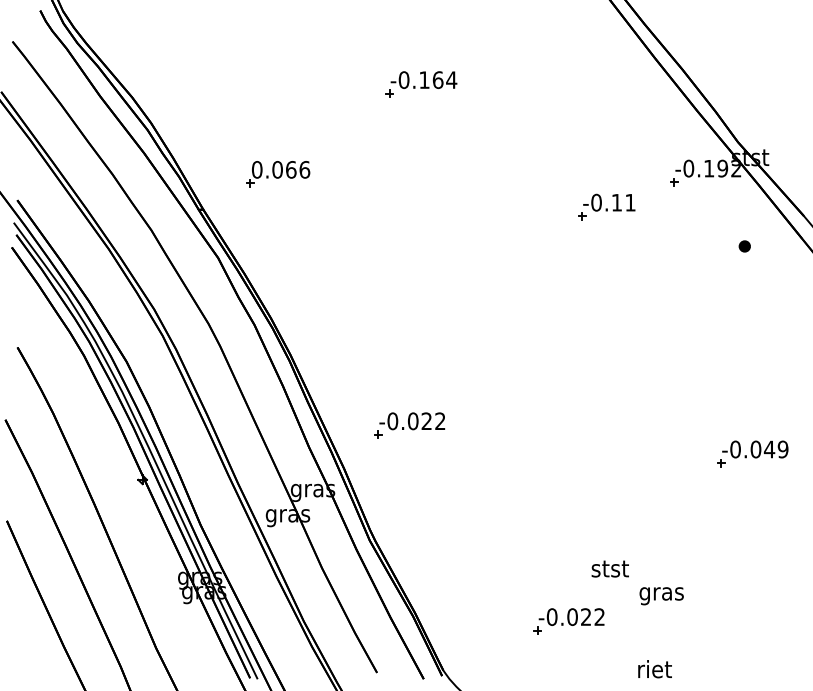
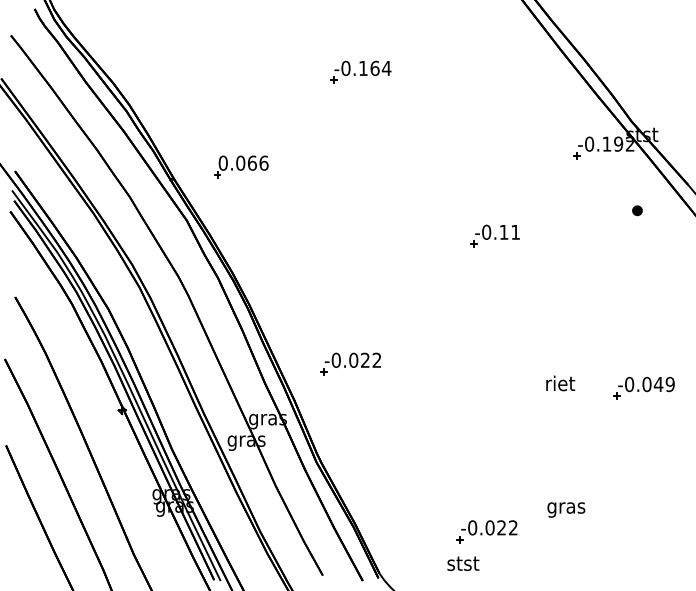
part: (278, 173) -> (241, 166), moved
part: (605, 206) -> (494, 235), moved
text: (610, 568) -> (463, 563), moved
text: (654, 669) -> (560, 383), moved

